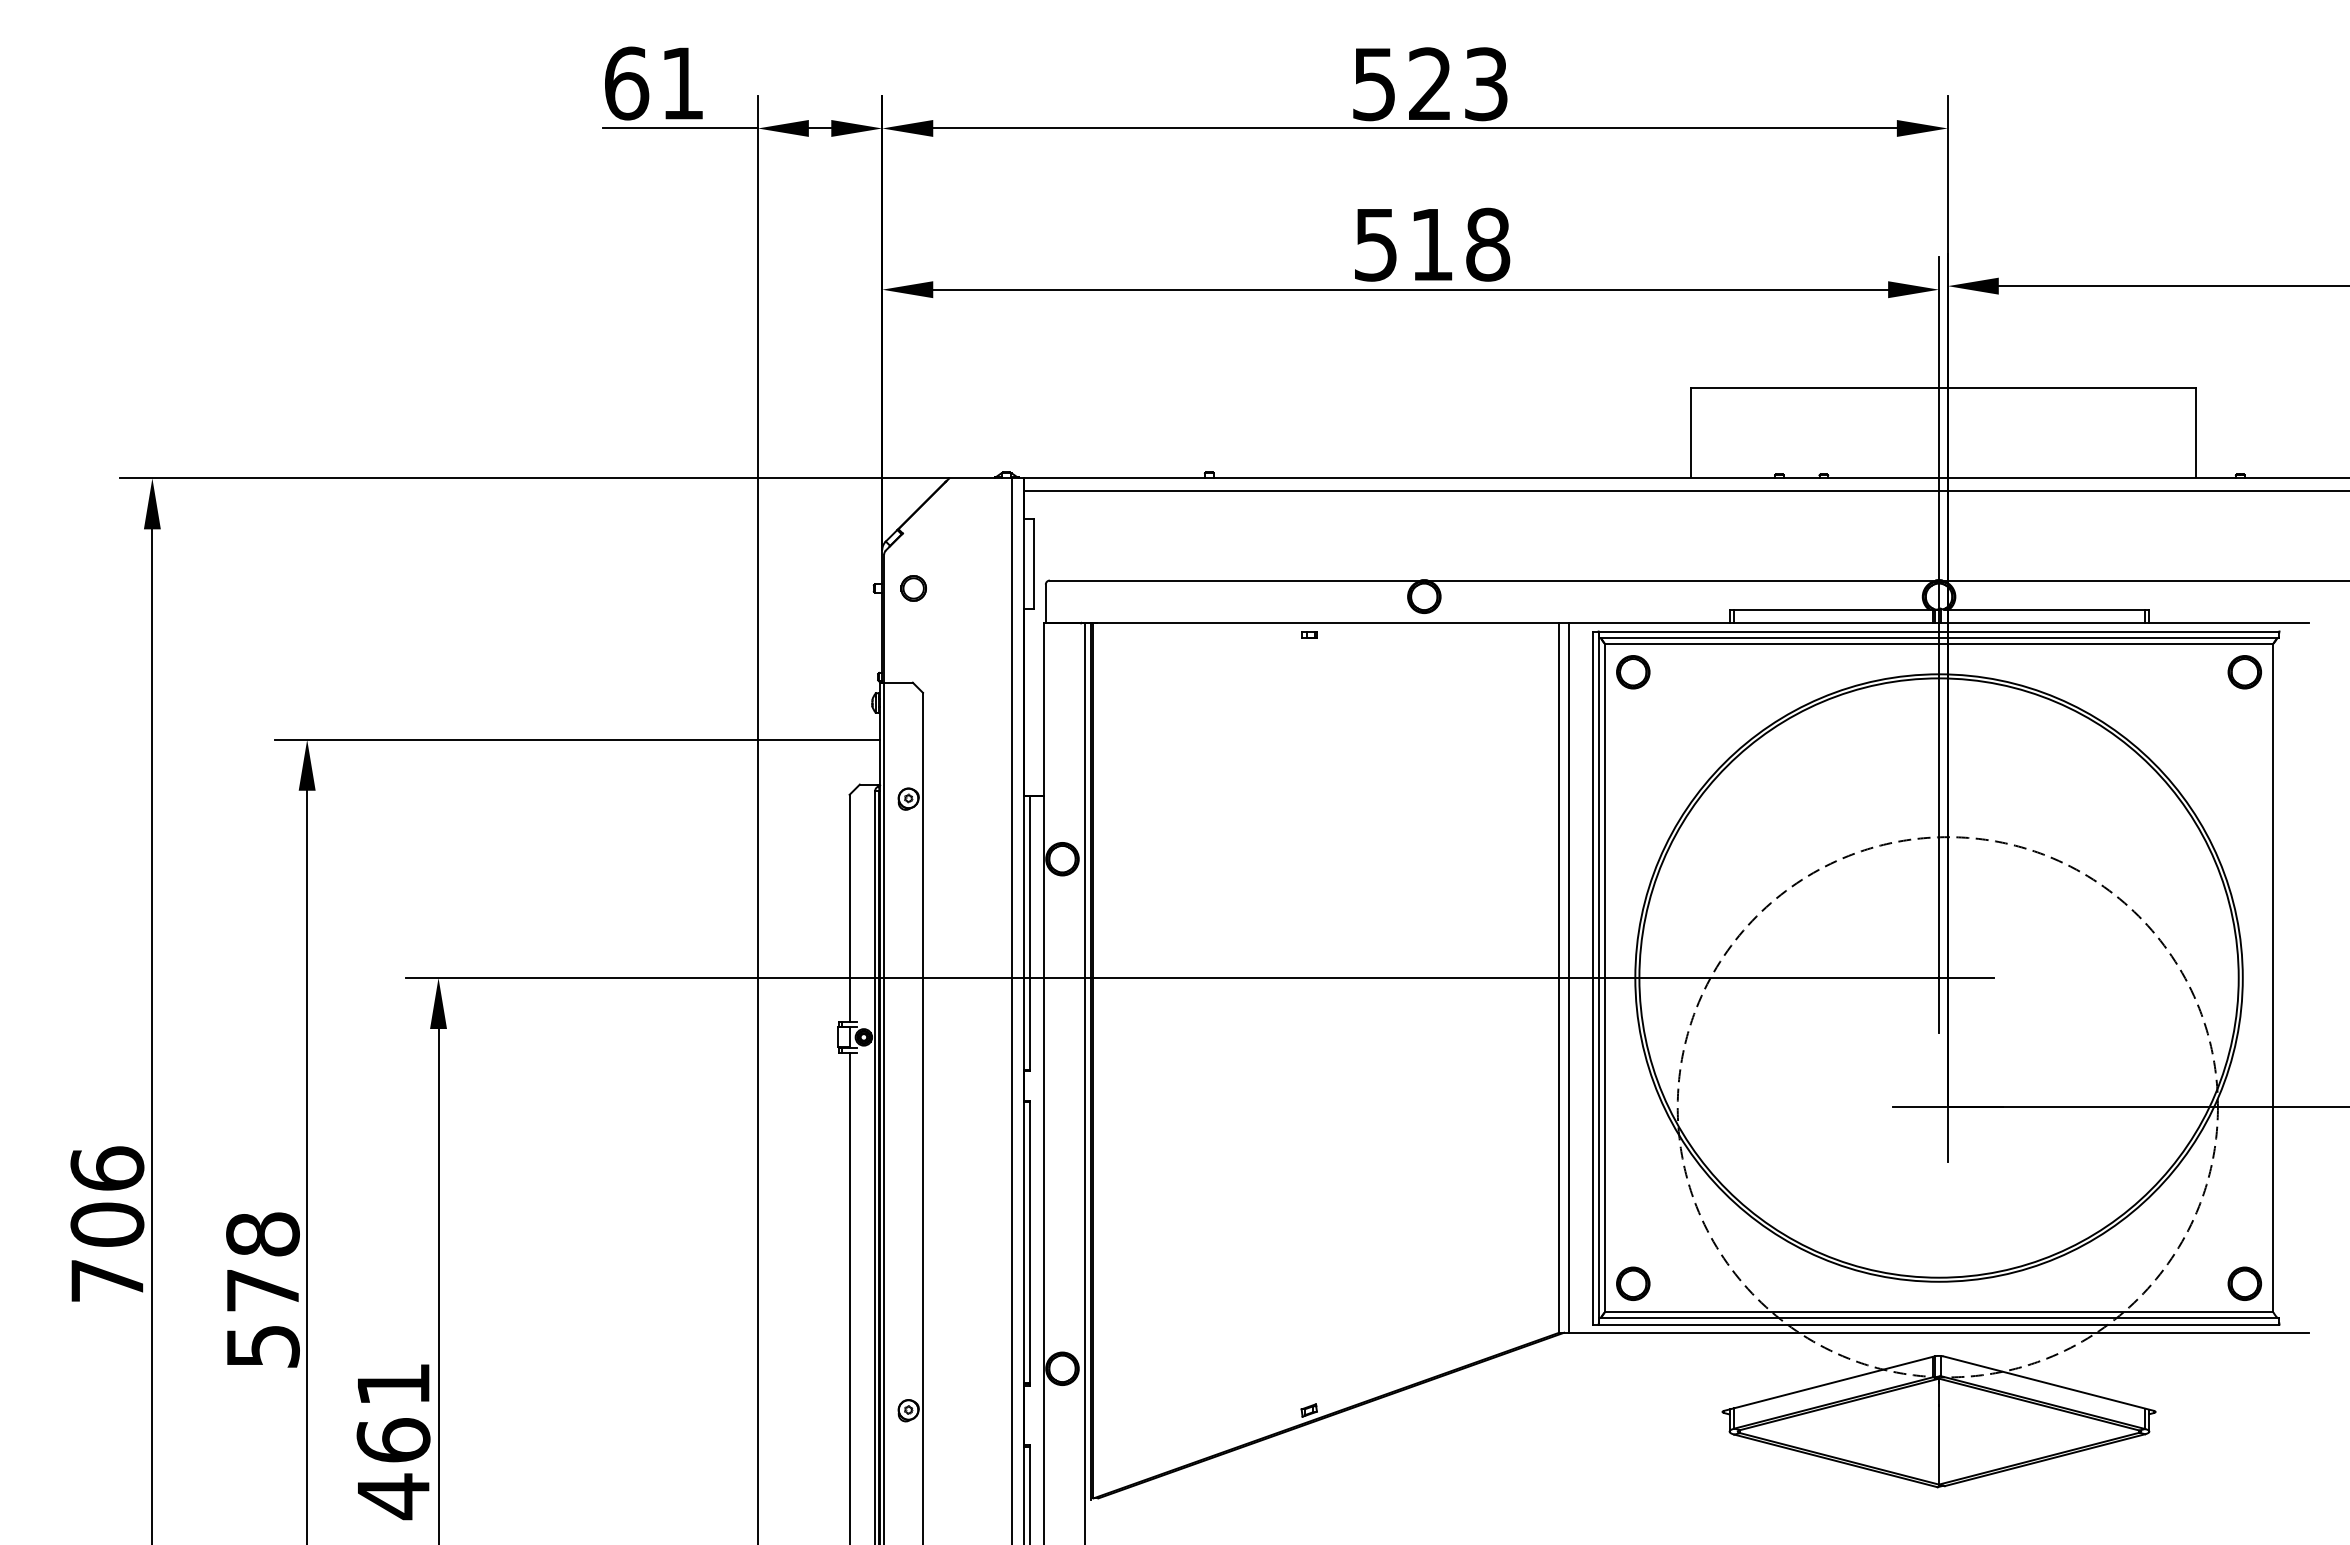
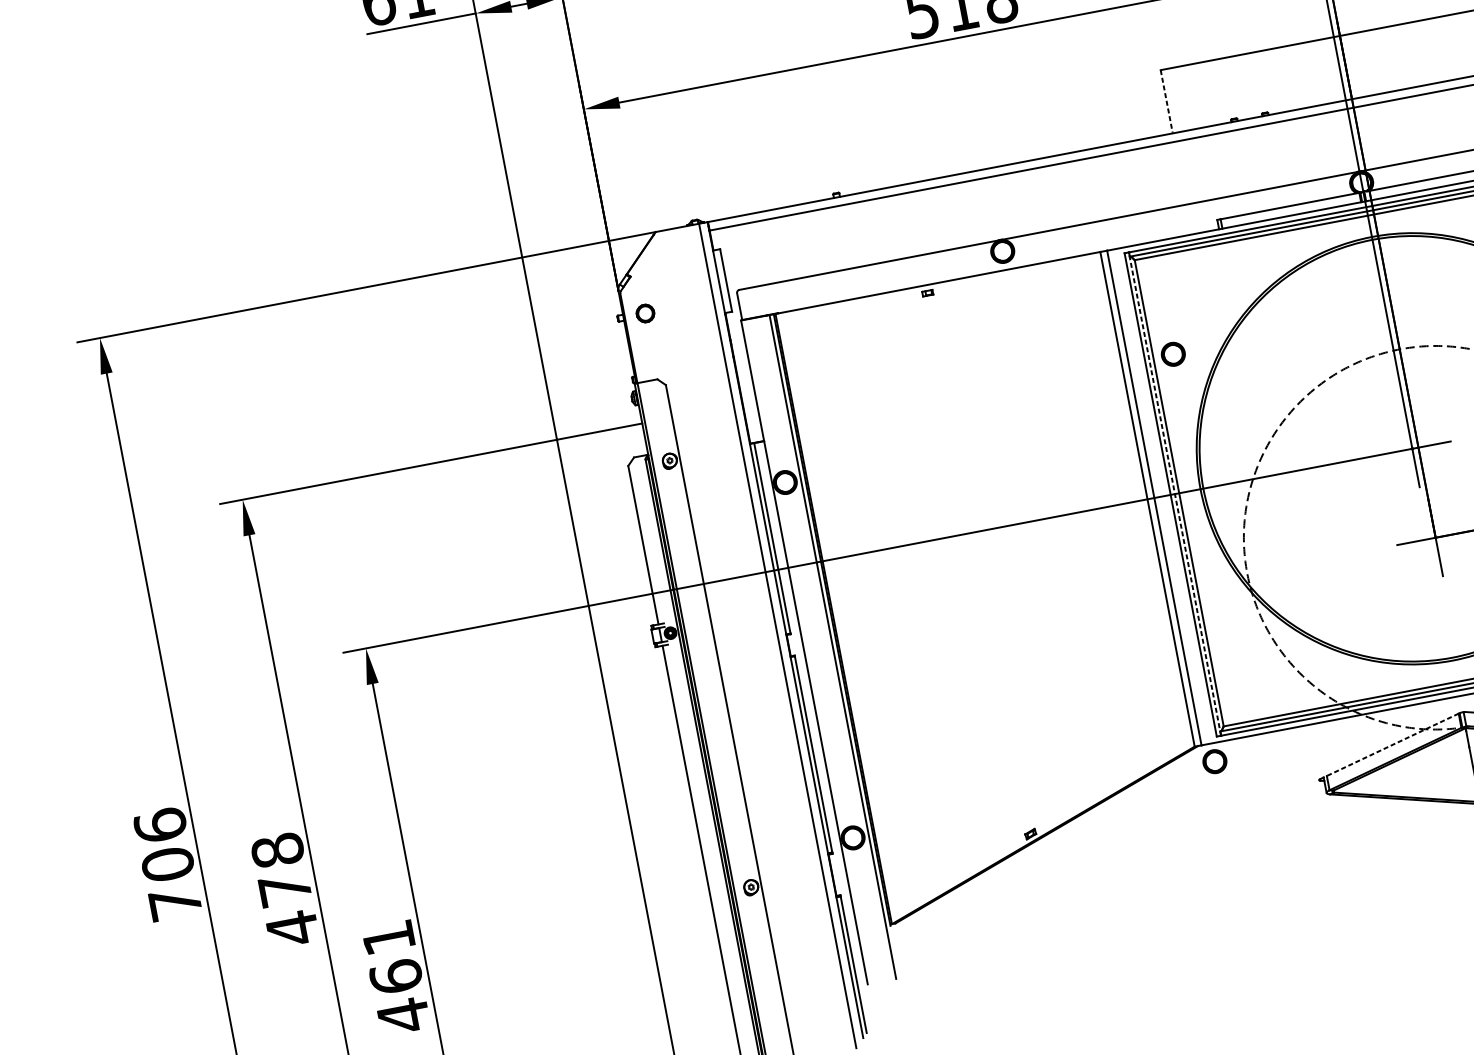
line: (1690, 432) -> (1166, 101), solid -> dashed
part: (1633, 672) -> (1173, 354), moved
line: (1598, 978) -> (1174, 494), solid -> dashed
part: (1633, 1283) -> (1215, 761), moved
text: (263, 1346) -> (292, 928), 578 -> 478
line: (1829, 1383) -> (1389, 746), solid -> dashed

